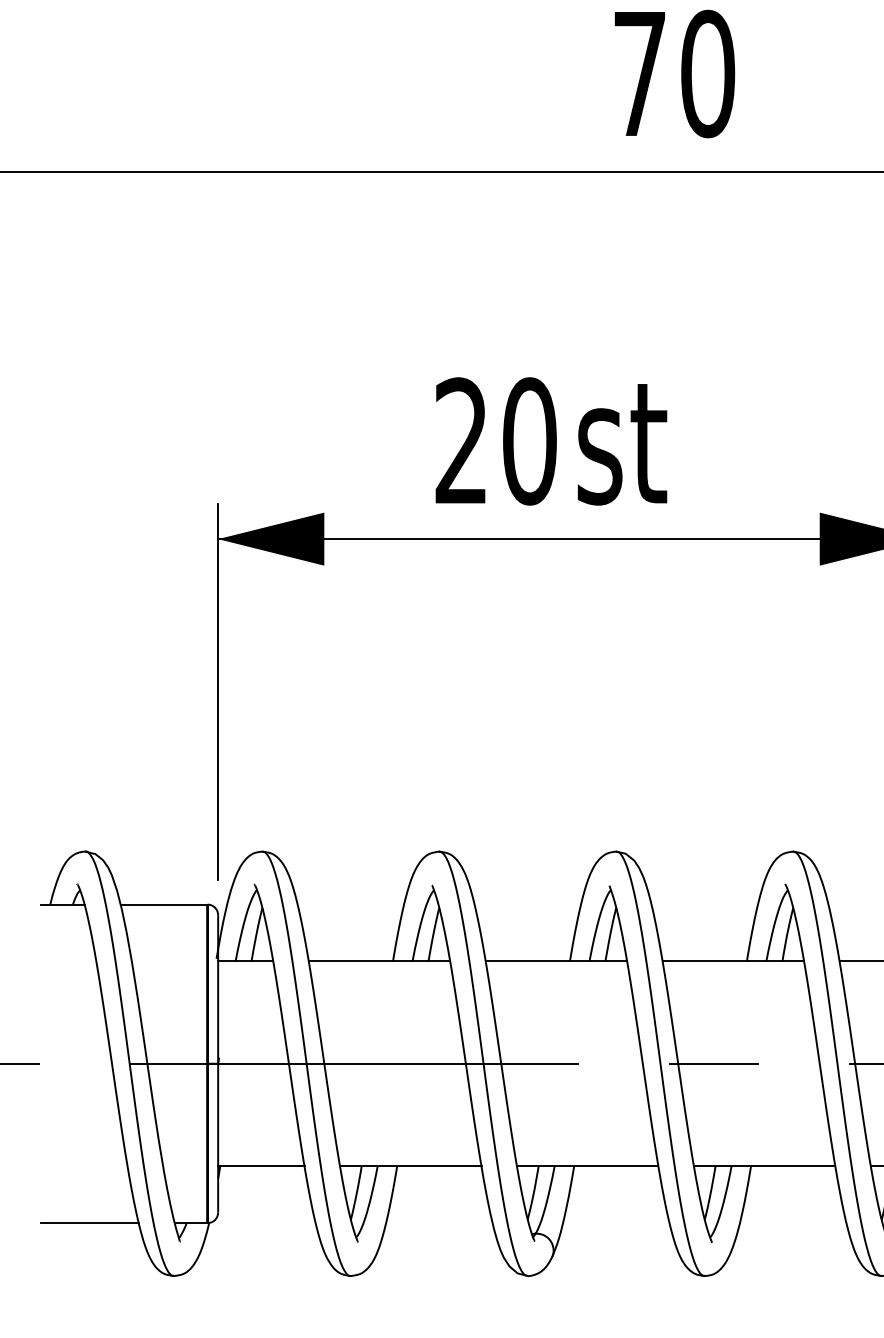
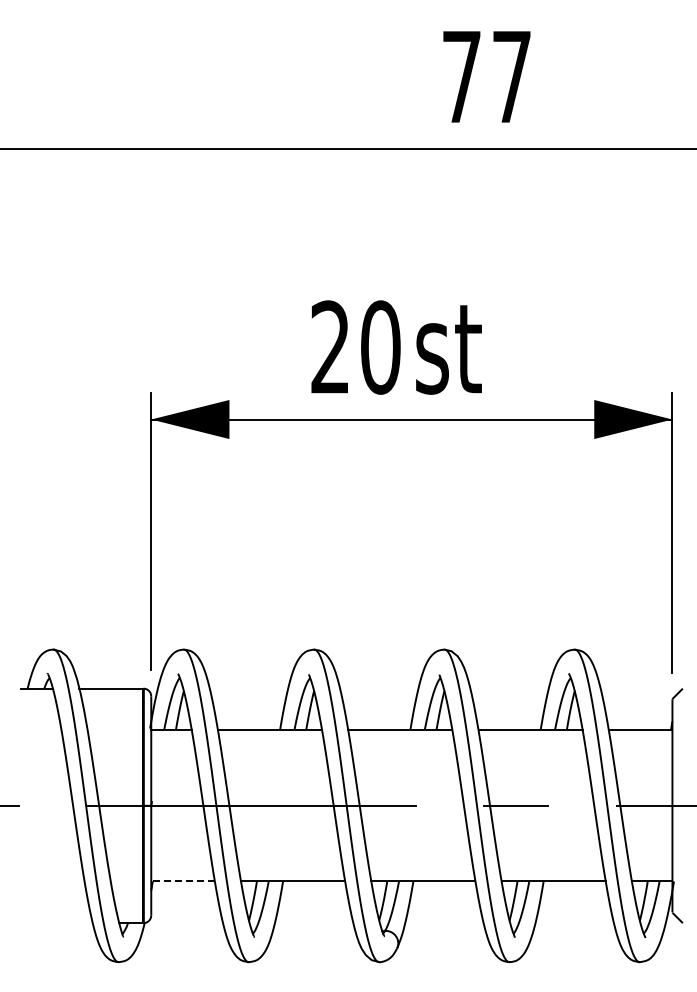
text: (707, 73) -> (511, 76), 70 -> 77
line: (261, 1166) -> (183, 881), solid -> dashed
line: (89, 1223) -> (56, 923), removed

